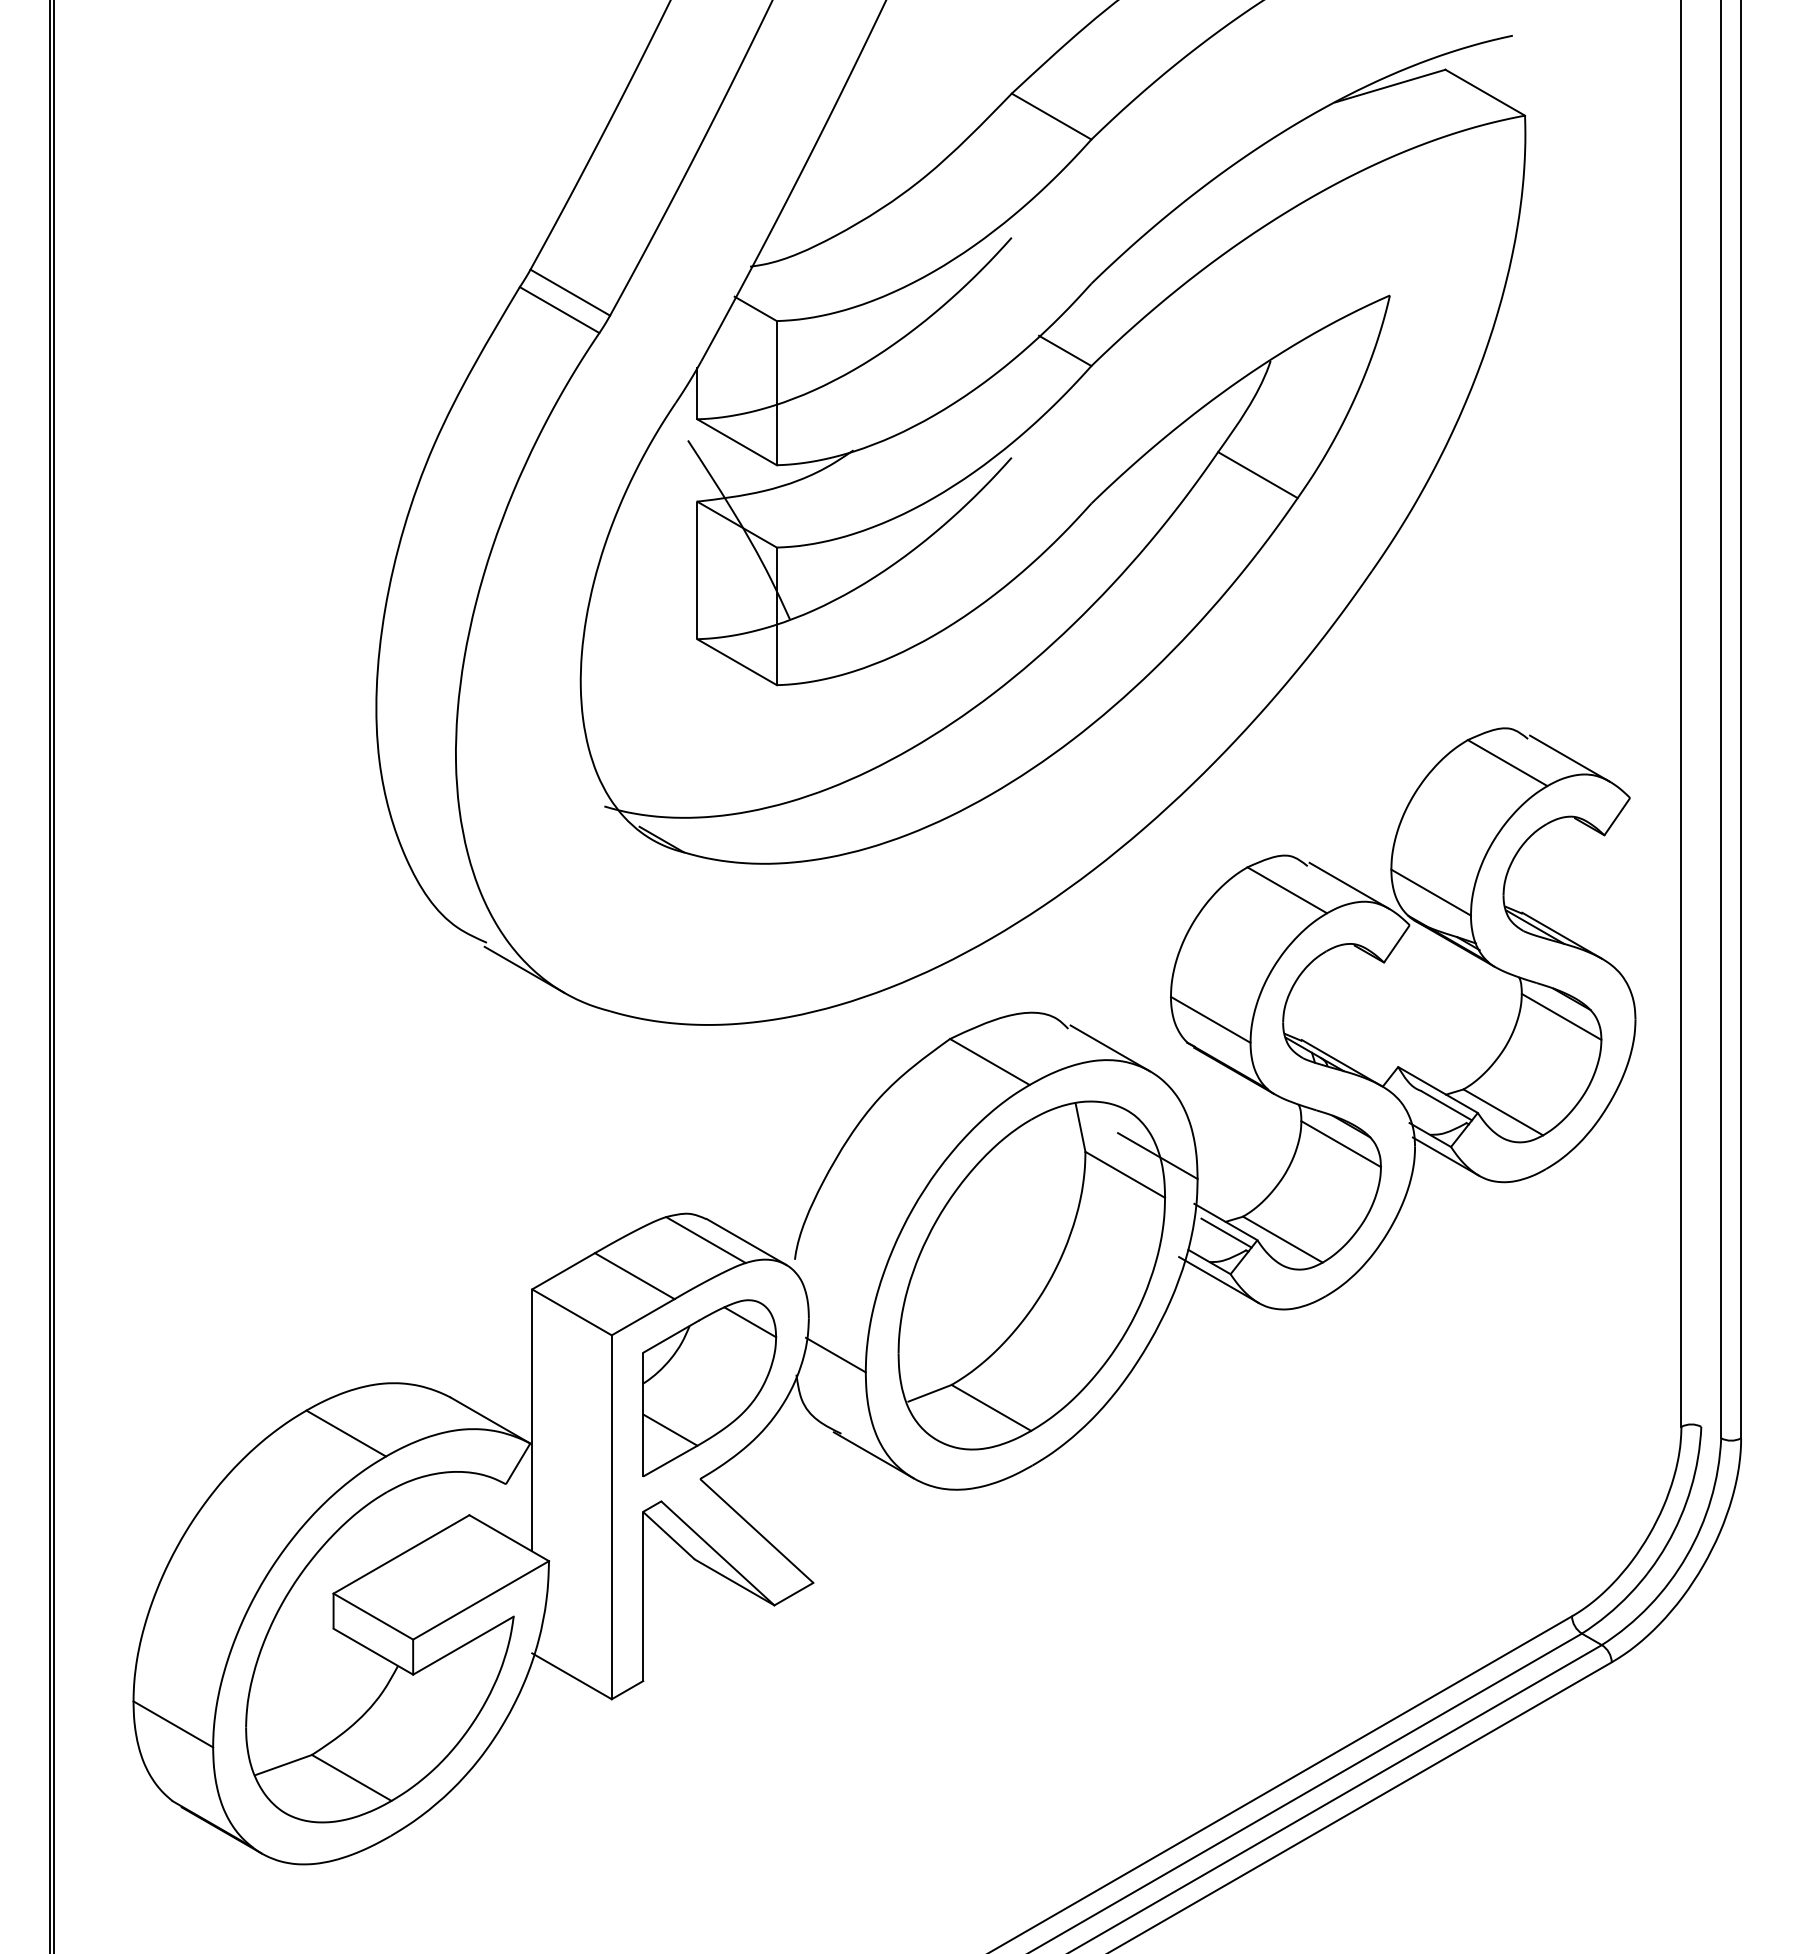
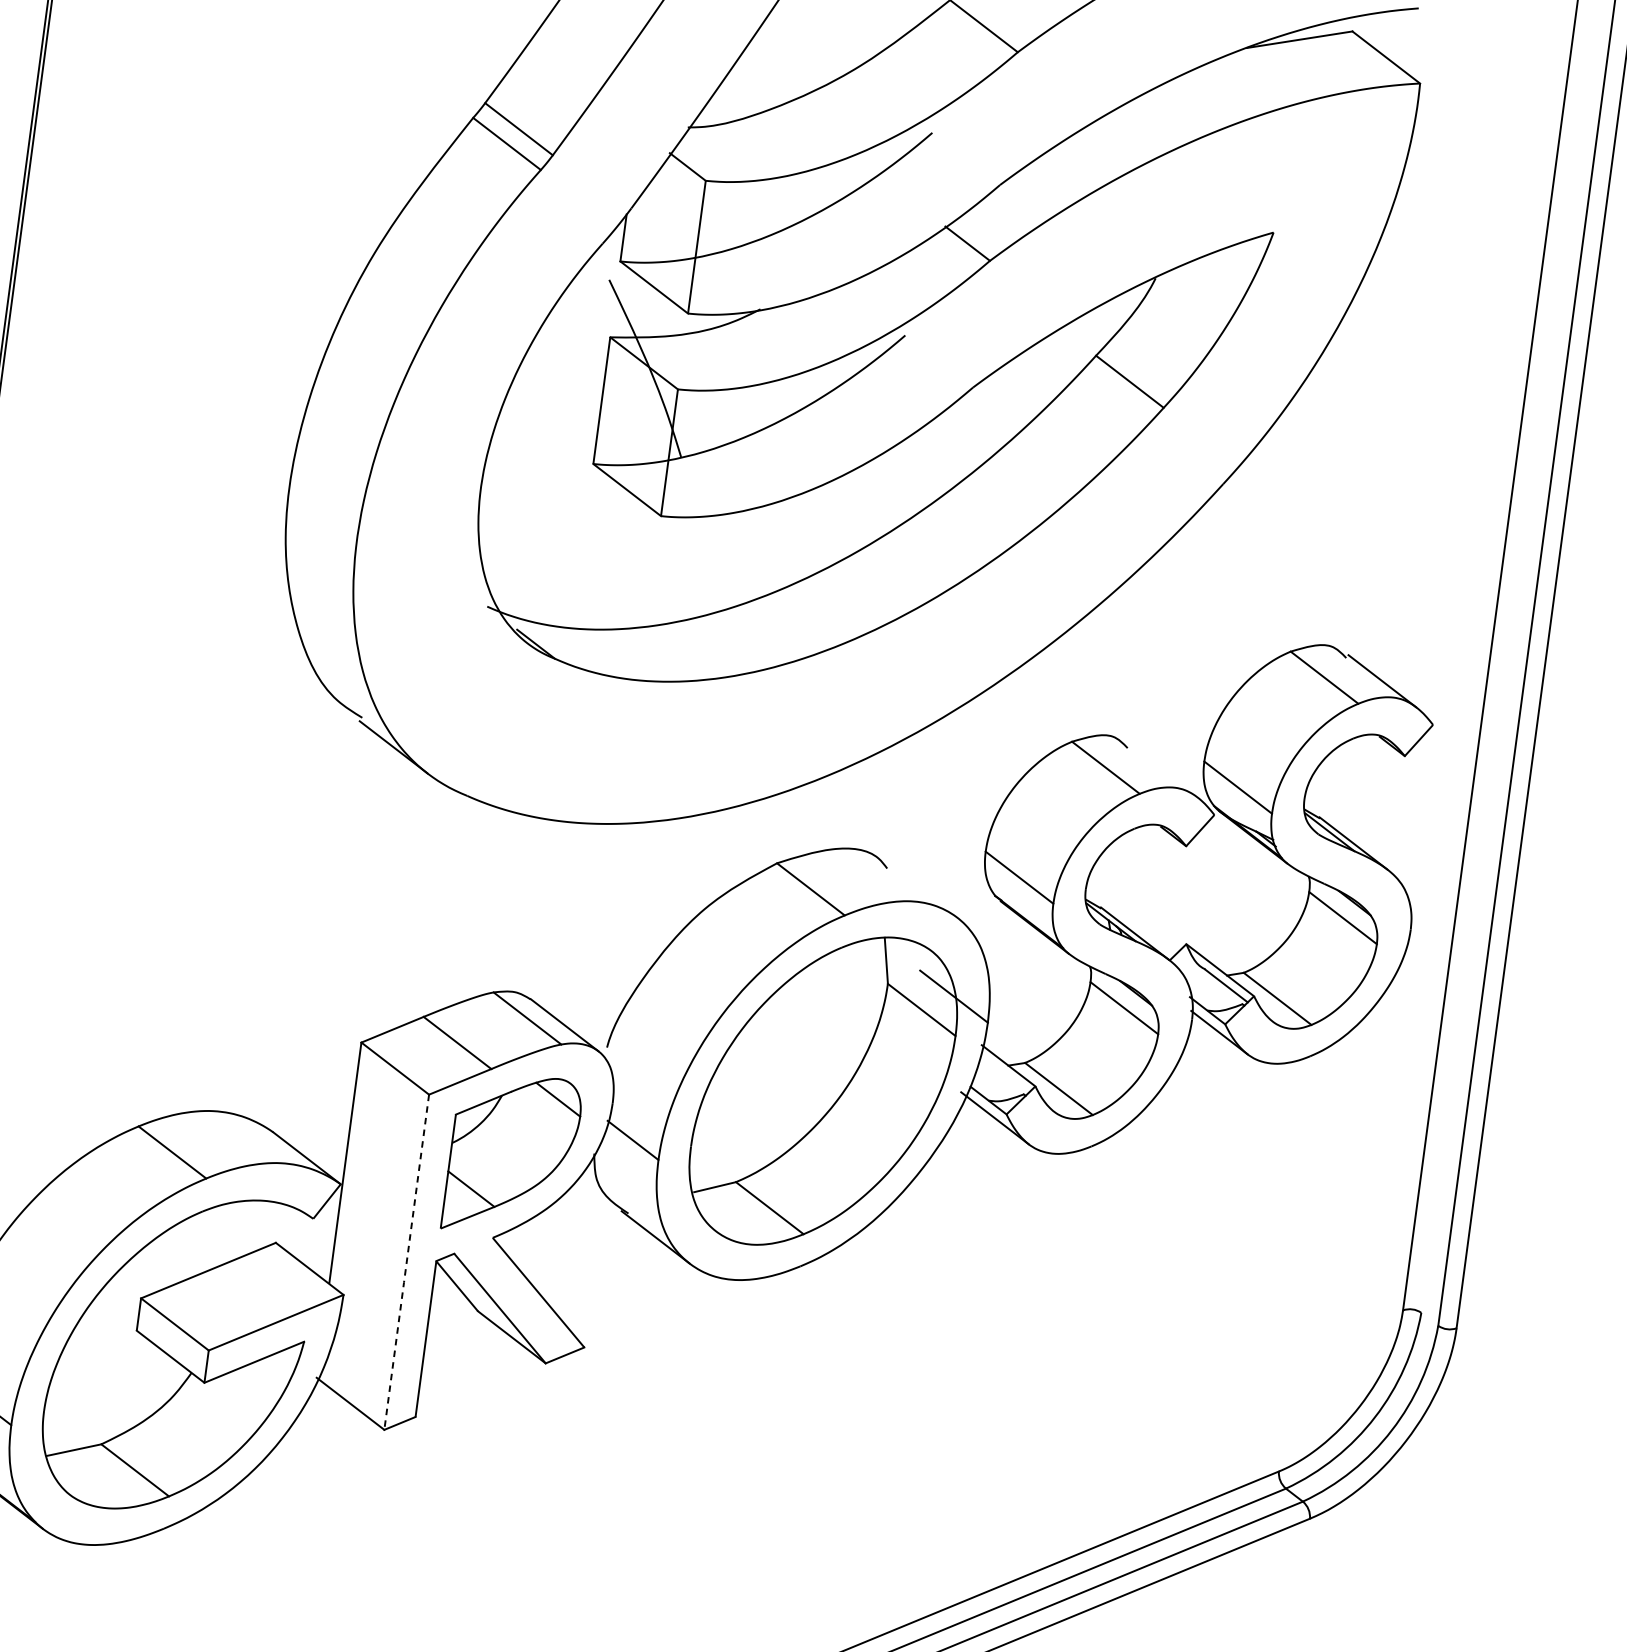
line: (1349, 885) -> (1163, 771), removed
line: (1110, 1048) -> (923, 891), removed
line: (1226, 1232) -> (1007, 1075), removed
line: (611, 1518) -> (406, 1263), solid -> dashed

